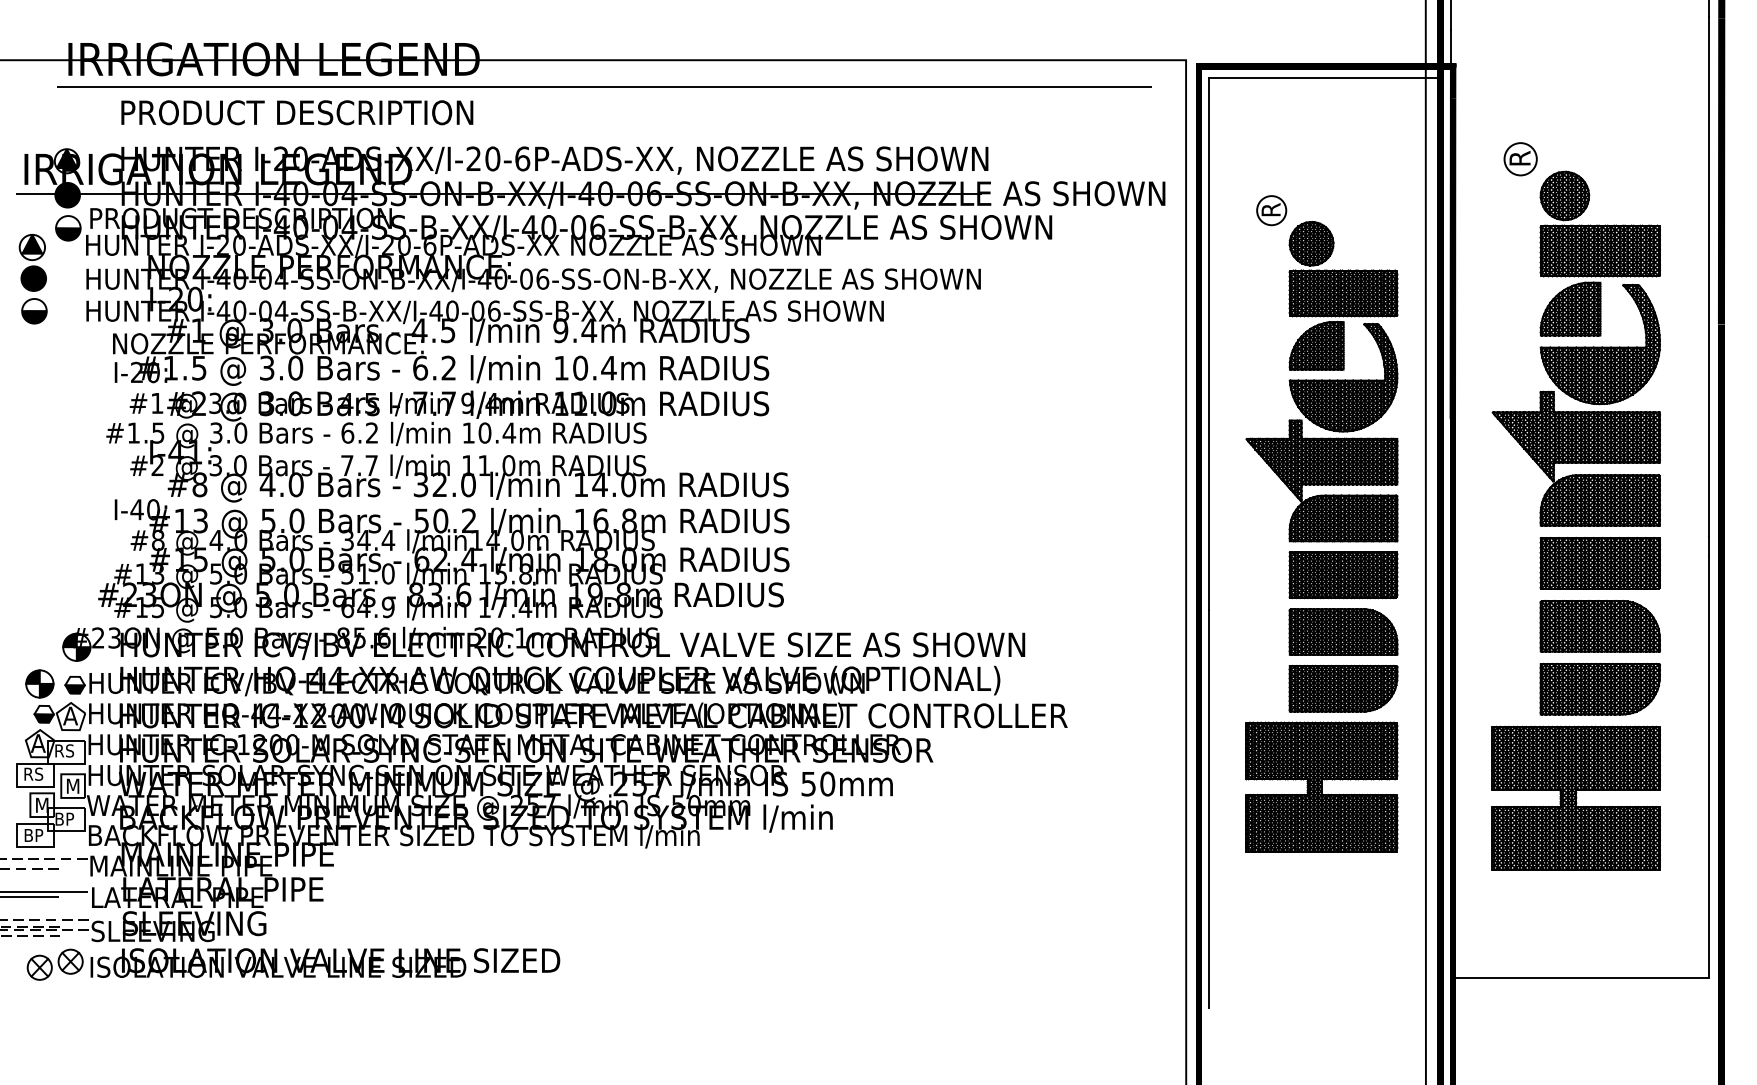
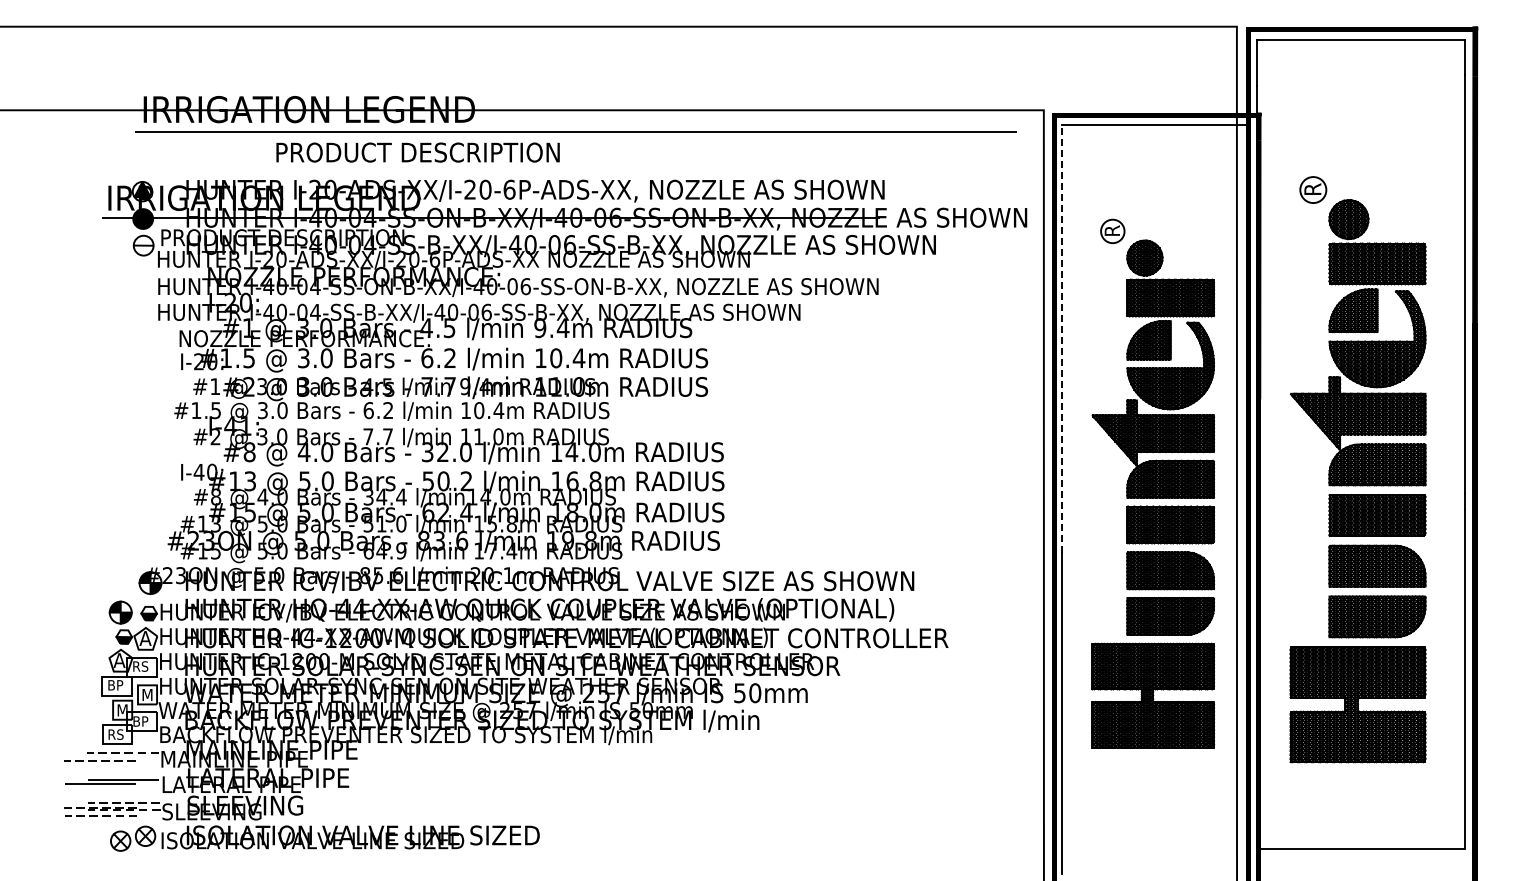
text: (296, 112) -> (417, 152), moved
fill: (68, 234) -> (143, 250), removed
part: (33, 279) -> (115, 286), removed
line: (1209, 343) -> (1062, 338), solid -> dashed
text: (34, 774) -> (116, 685), RS -> BP
text: (34, 835) -> (116, 734), BP -> RS

